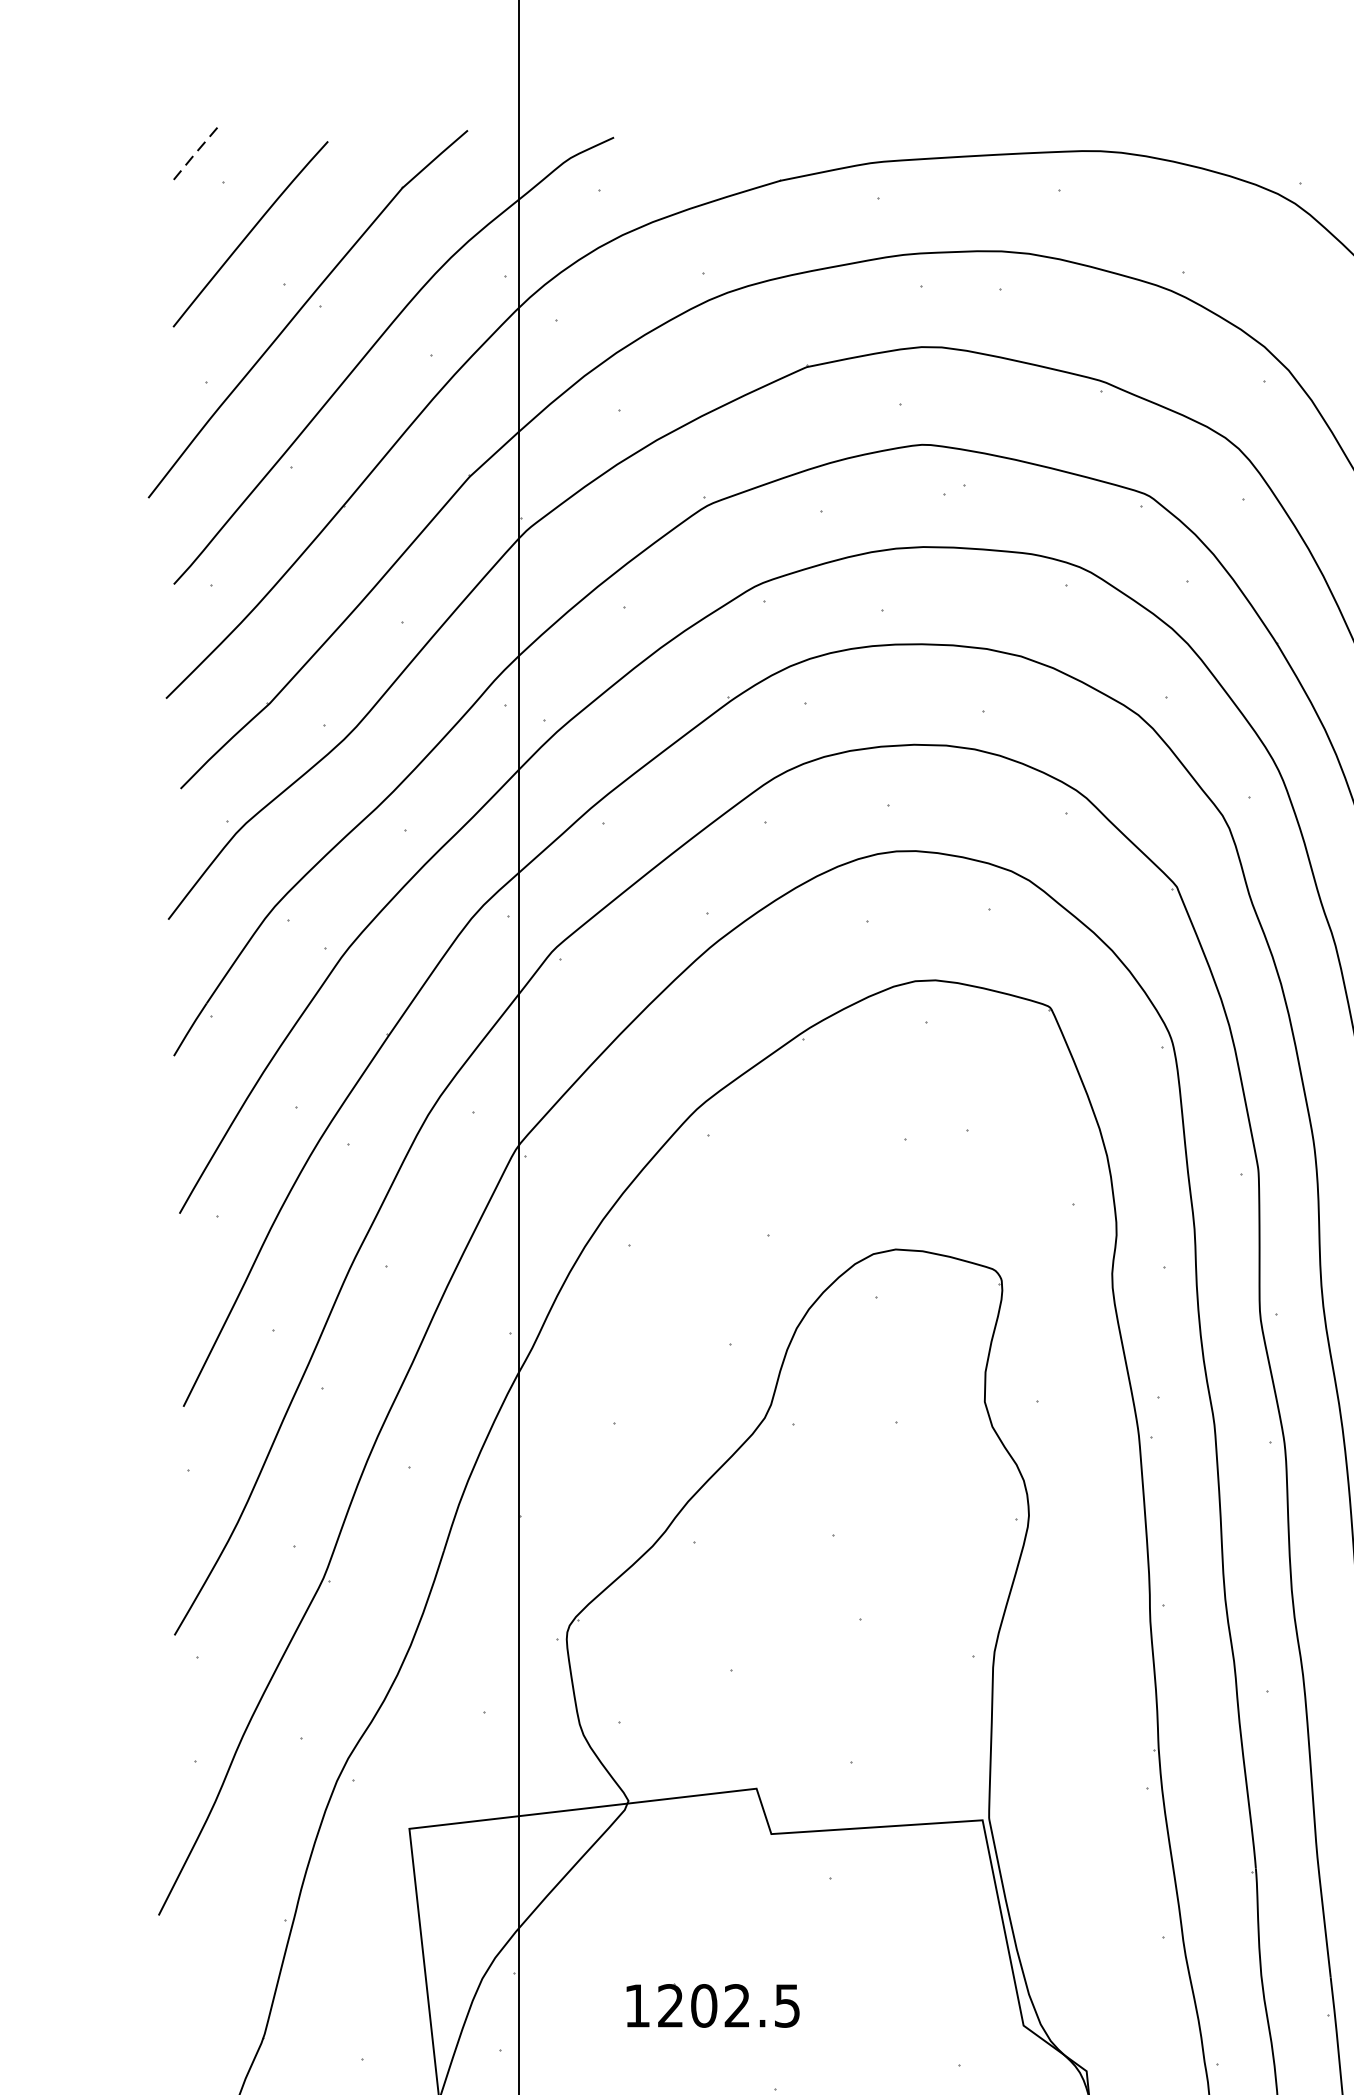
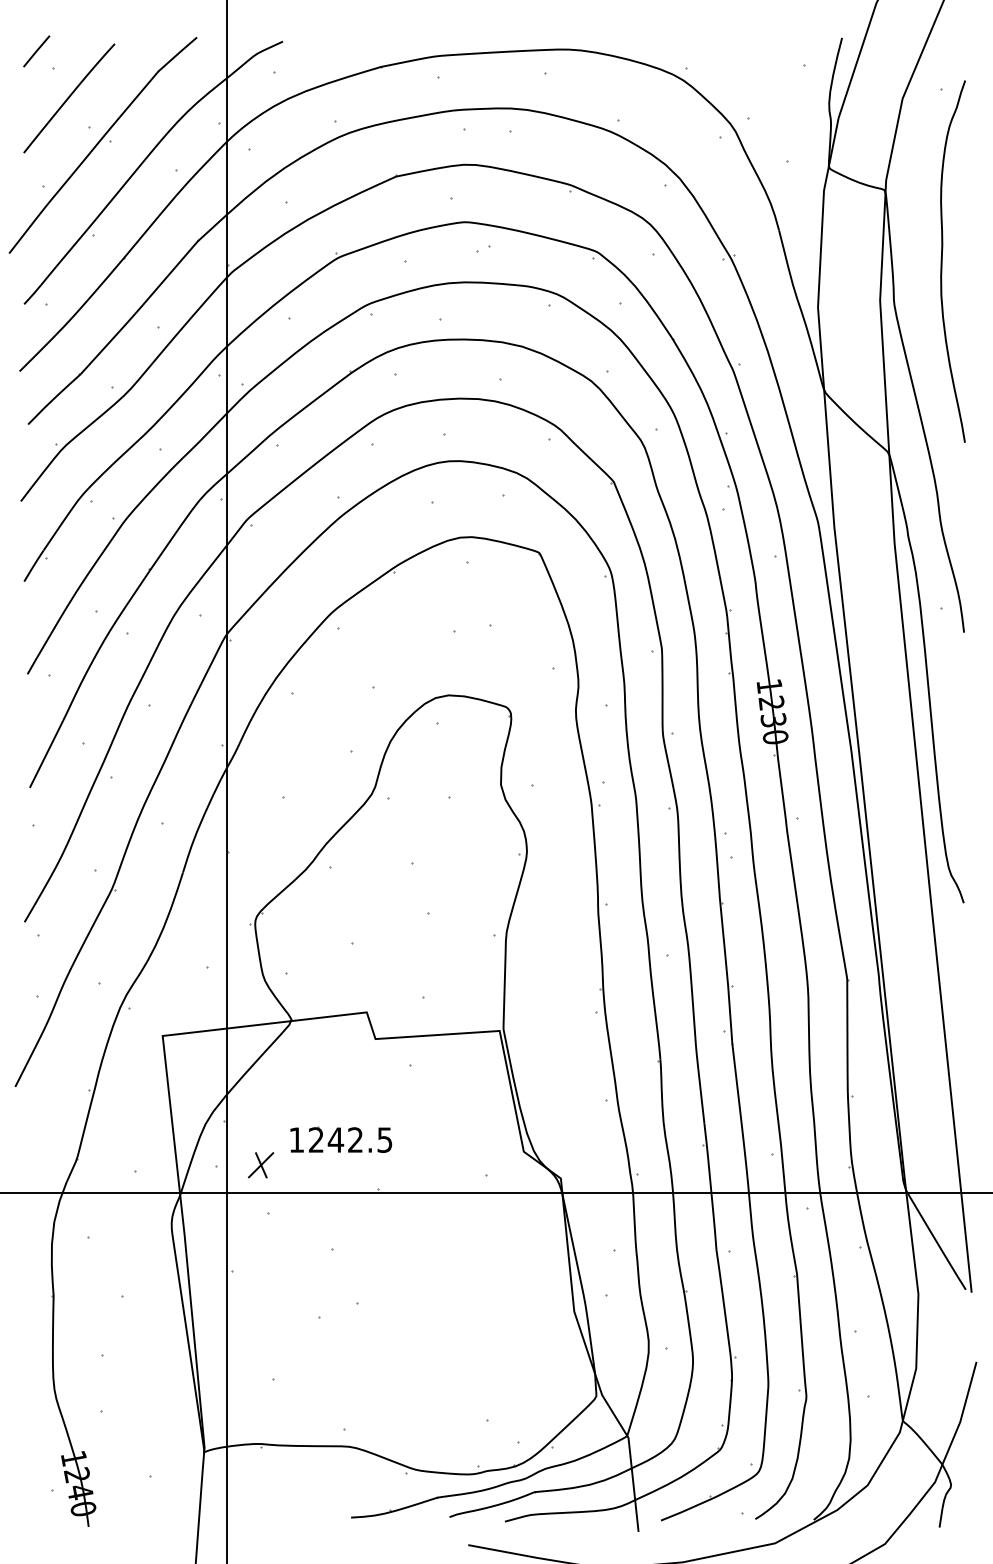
line: (194, 154) -> (36, 51), dashed -> solid
text: (703, 2004) -> (335, 1139), 1202.5 -> 1242.5
part: (577, 2049) -> (261, 1165), added

